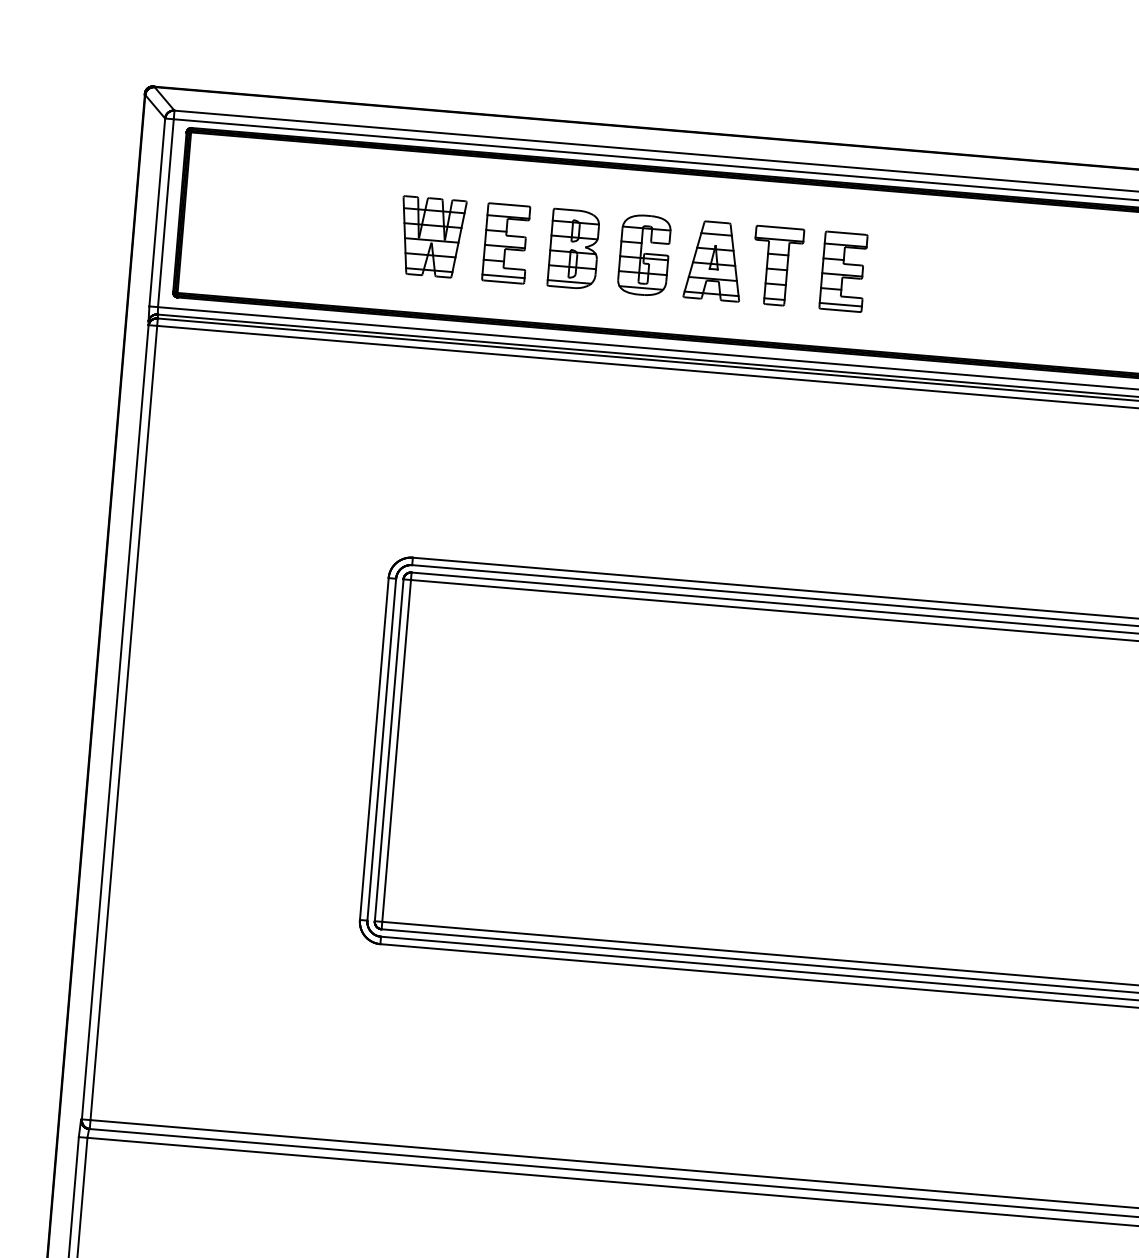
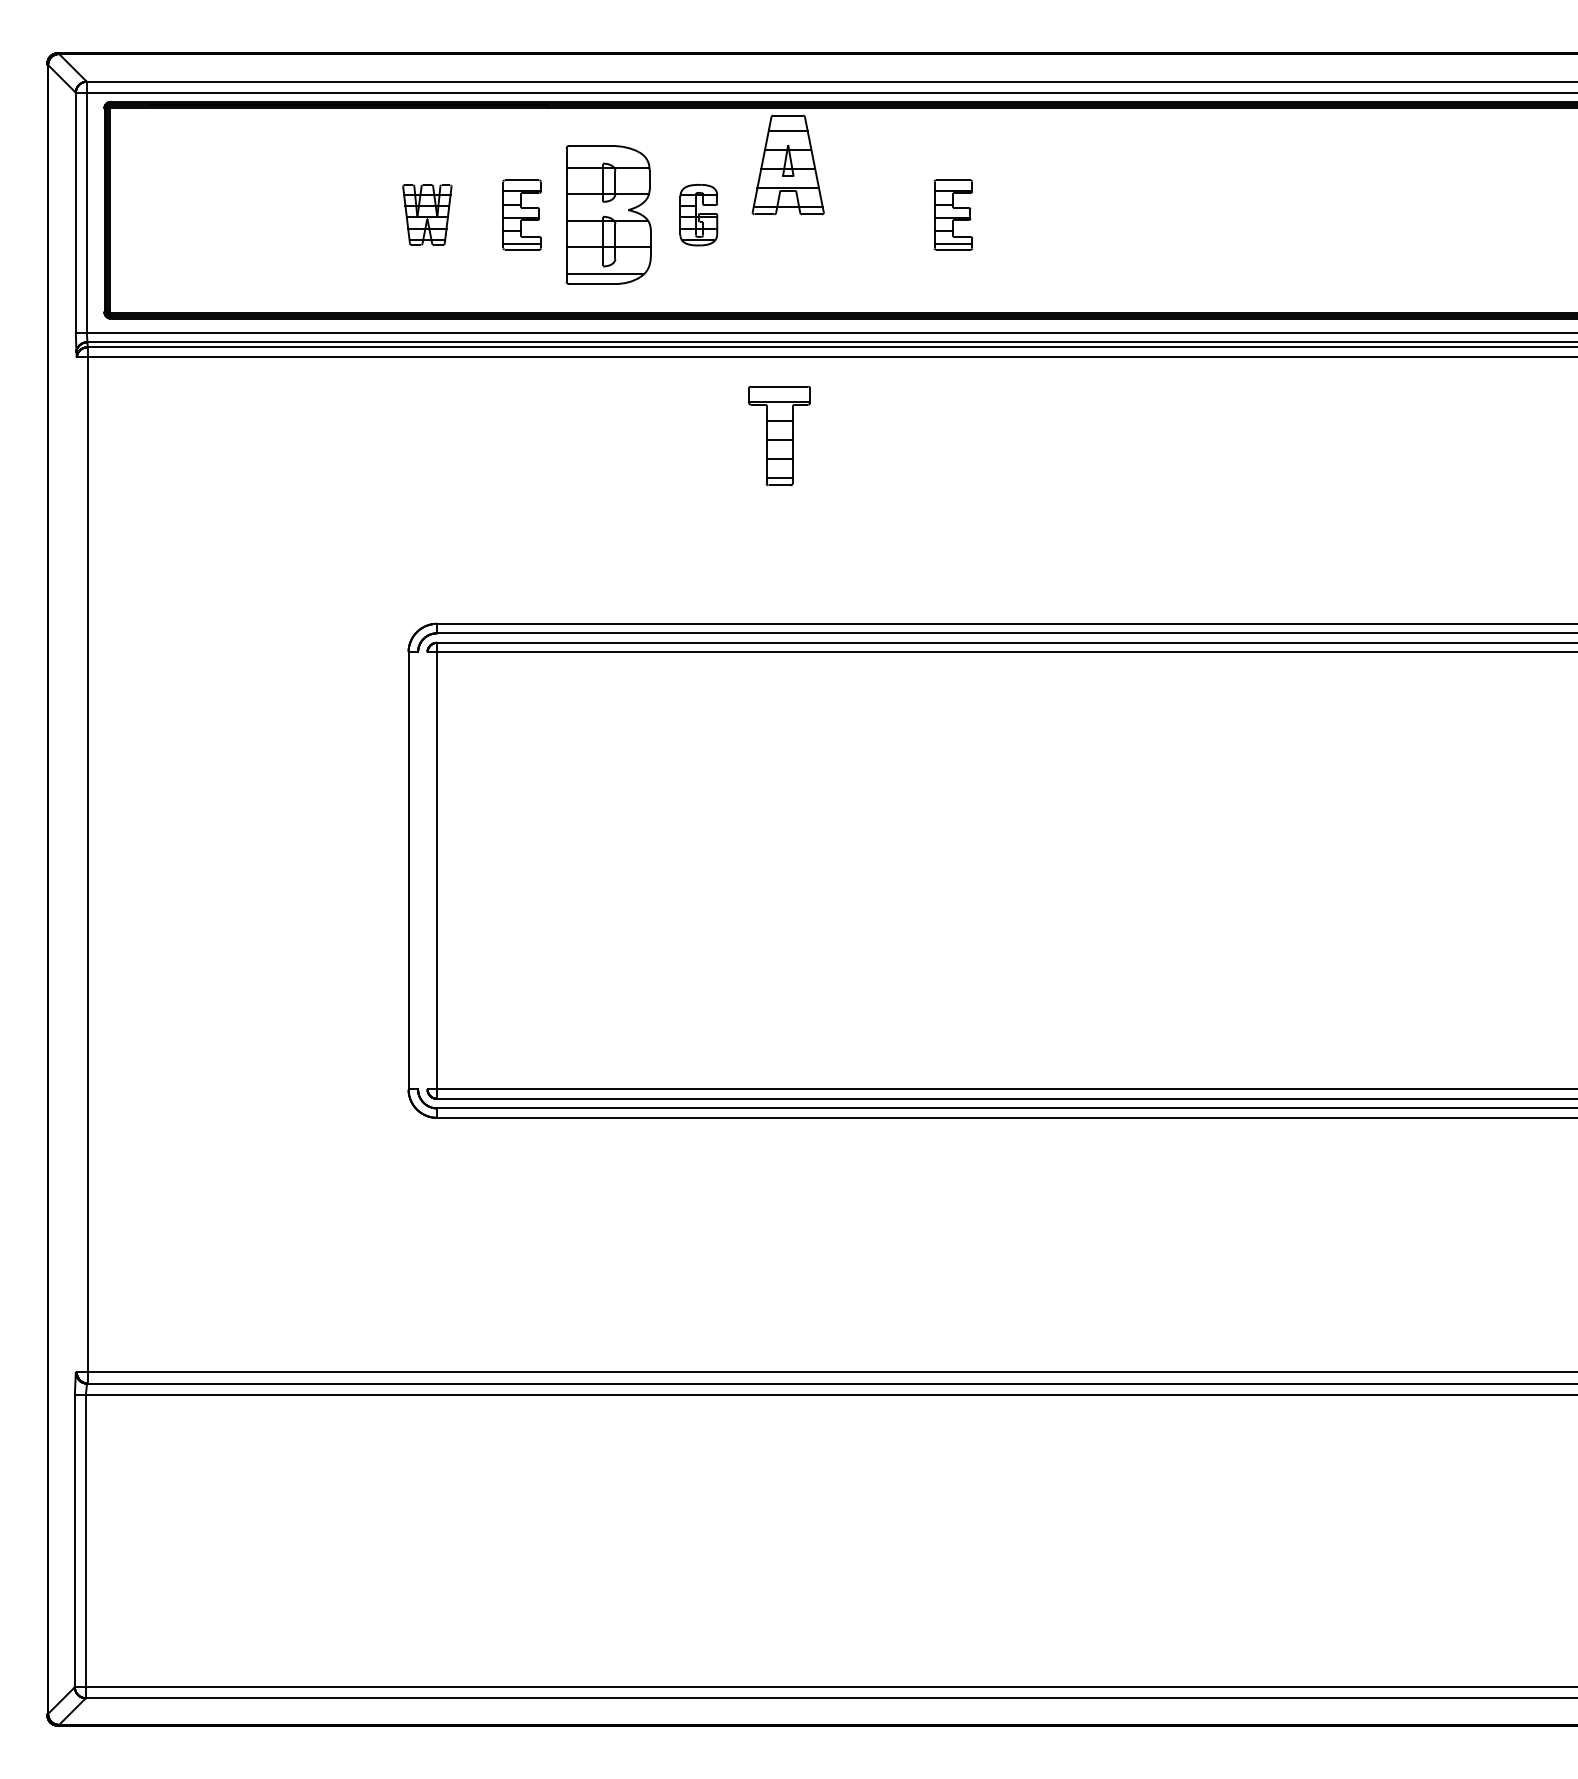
part: (432, 236) -> (427, 214), size x0.6
part: (505, 243) -> (521, 214), size x0.7
part: (573, 248) -> (608, 214), size x1.4
part: (644, 254) -> (698, 214), size x0.6
part: (713, 260) -> (787, 164), moved
part: (777, 265) -> (779, 435), moved
part: (843, 271) -> (953, 214), size x0.7
line: (114, 722) -> (76, 864), removed
line: (382, 749) -> (418, 870), removed
line: (389, 750) -> (427, 870), removed

